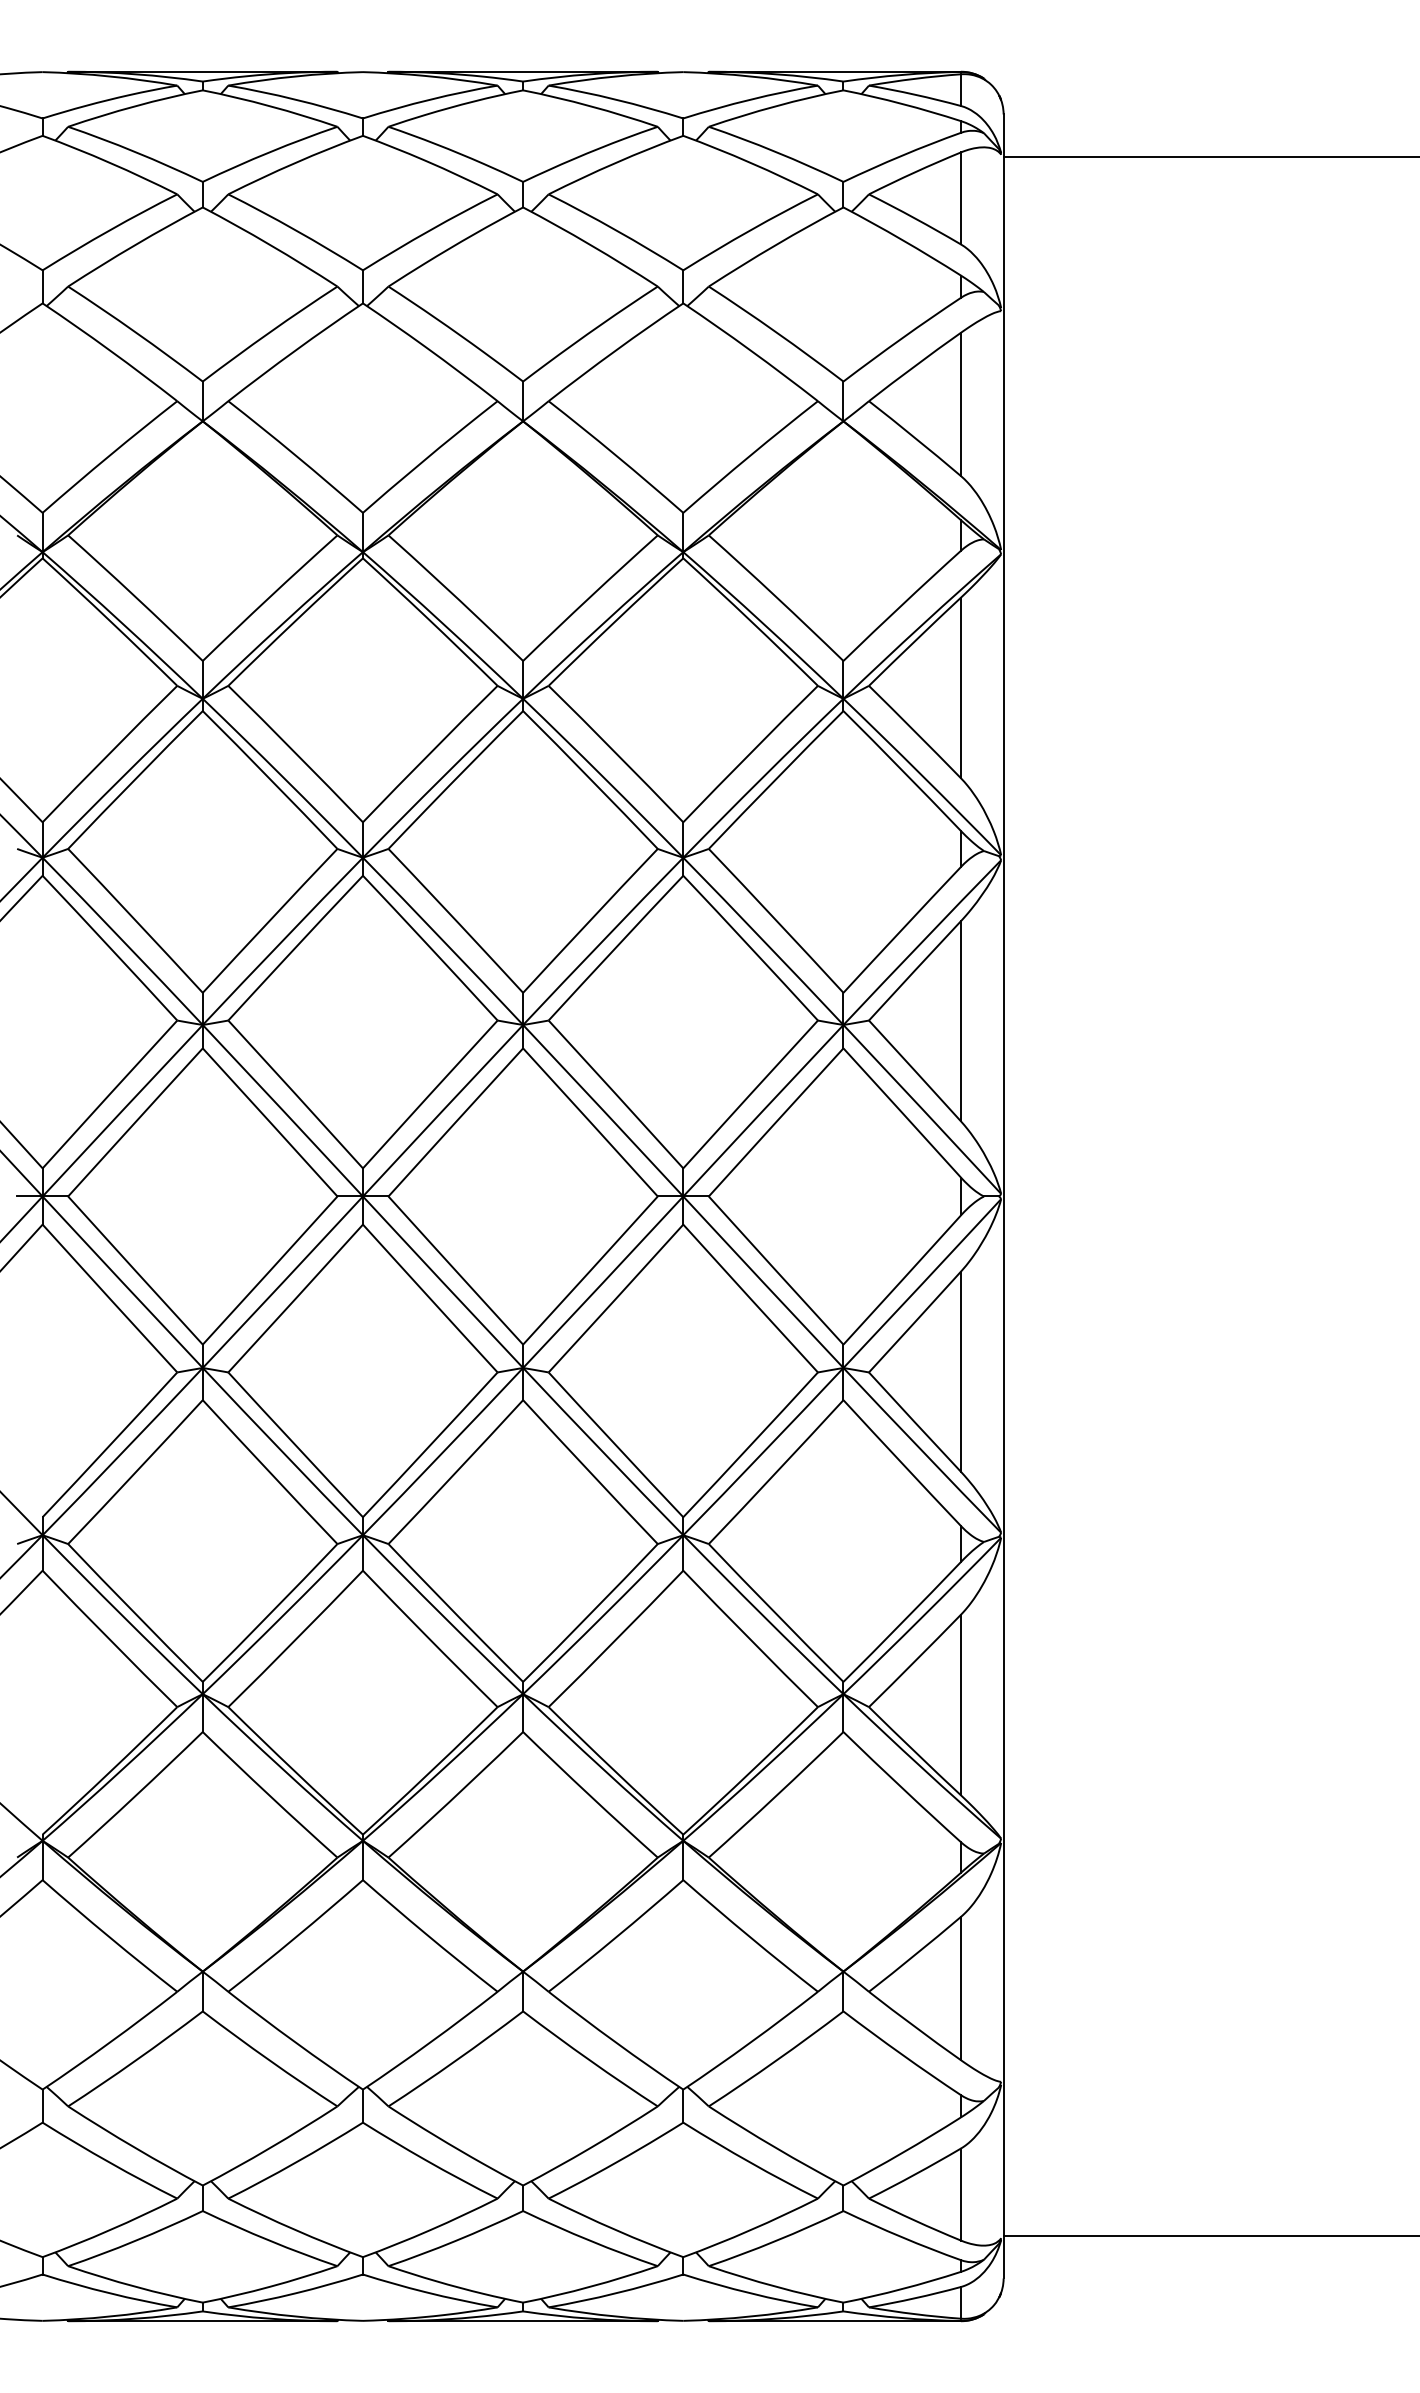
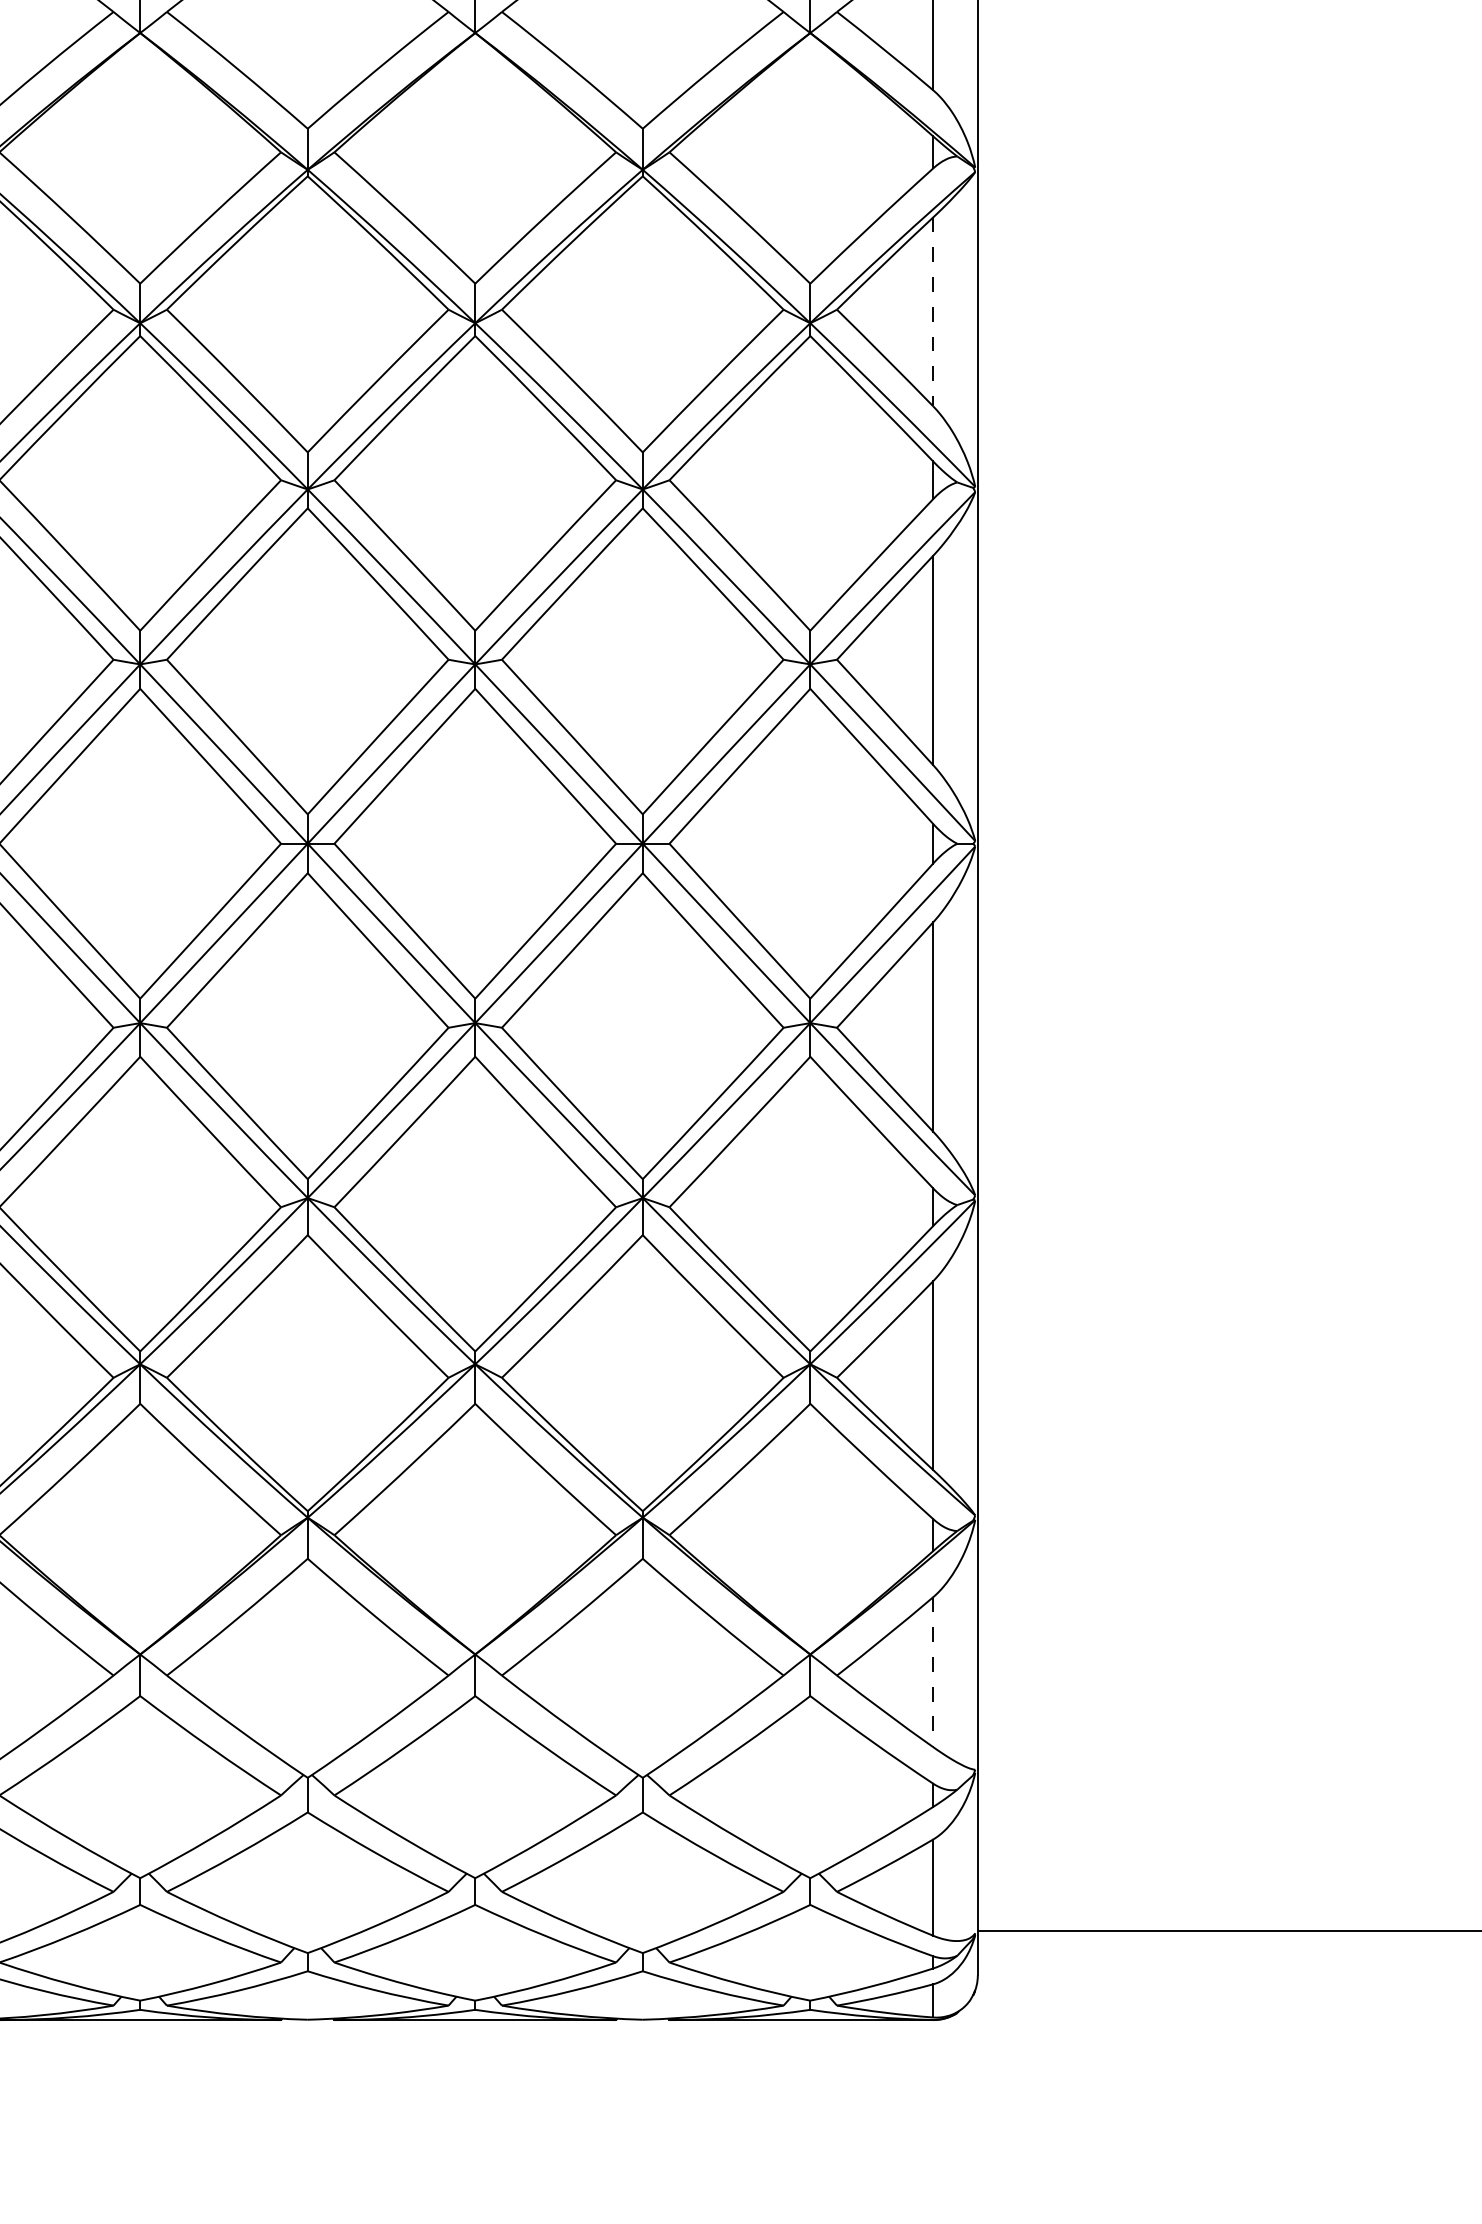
line: (960, 688) -> (932, 312), solid -> dashed
line: (960, 1988) -> (932, 1672), solid -> dashed

